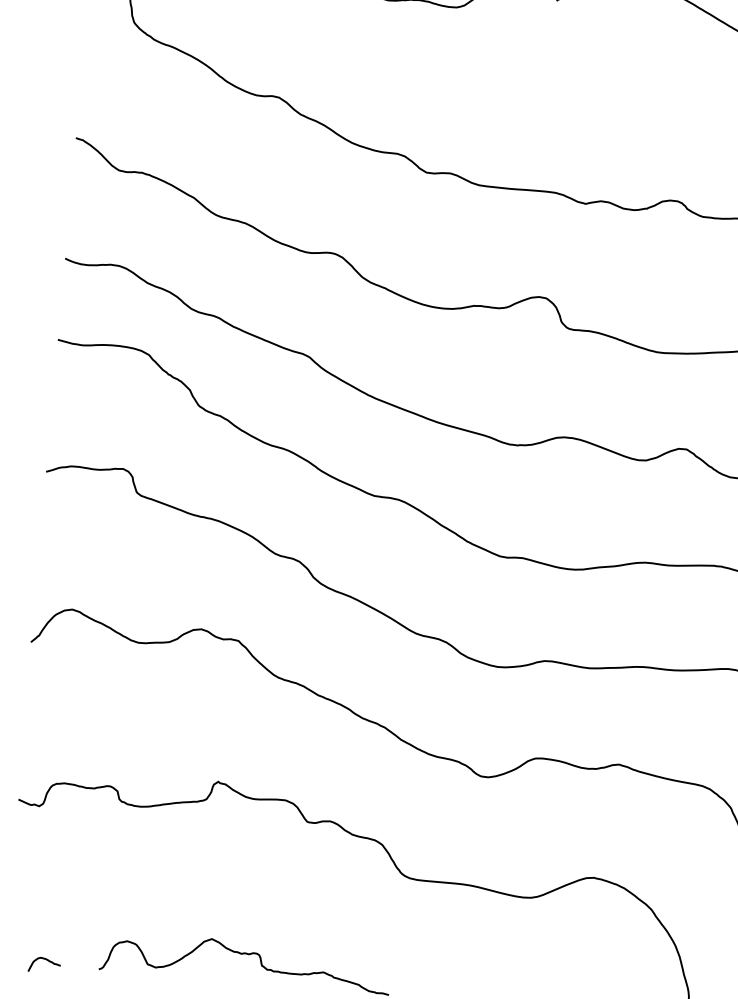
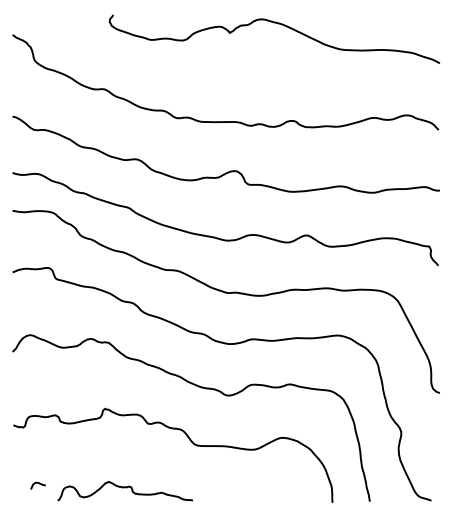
curve: (43, 959) -> (37, 483), moved

